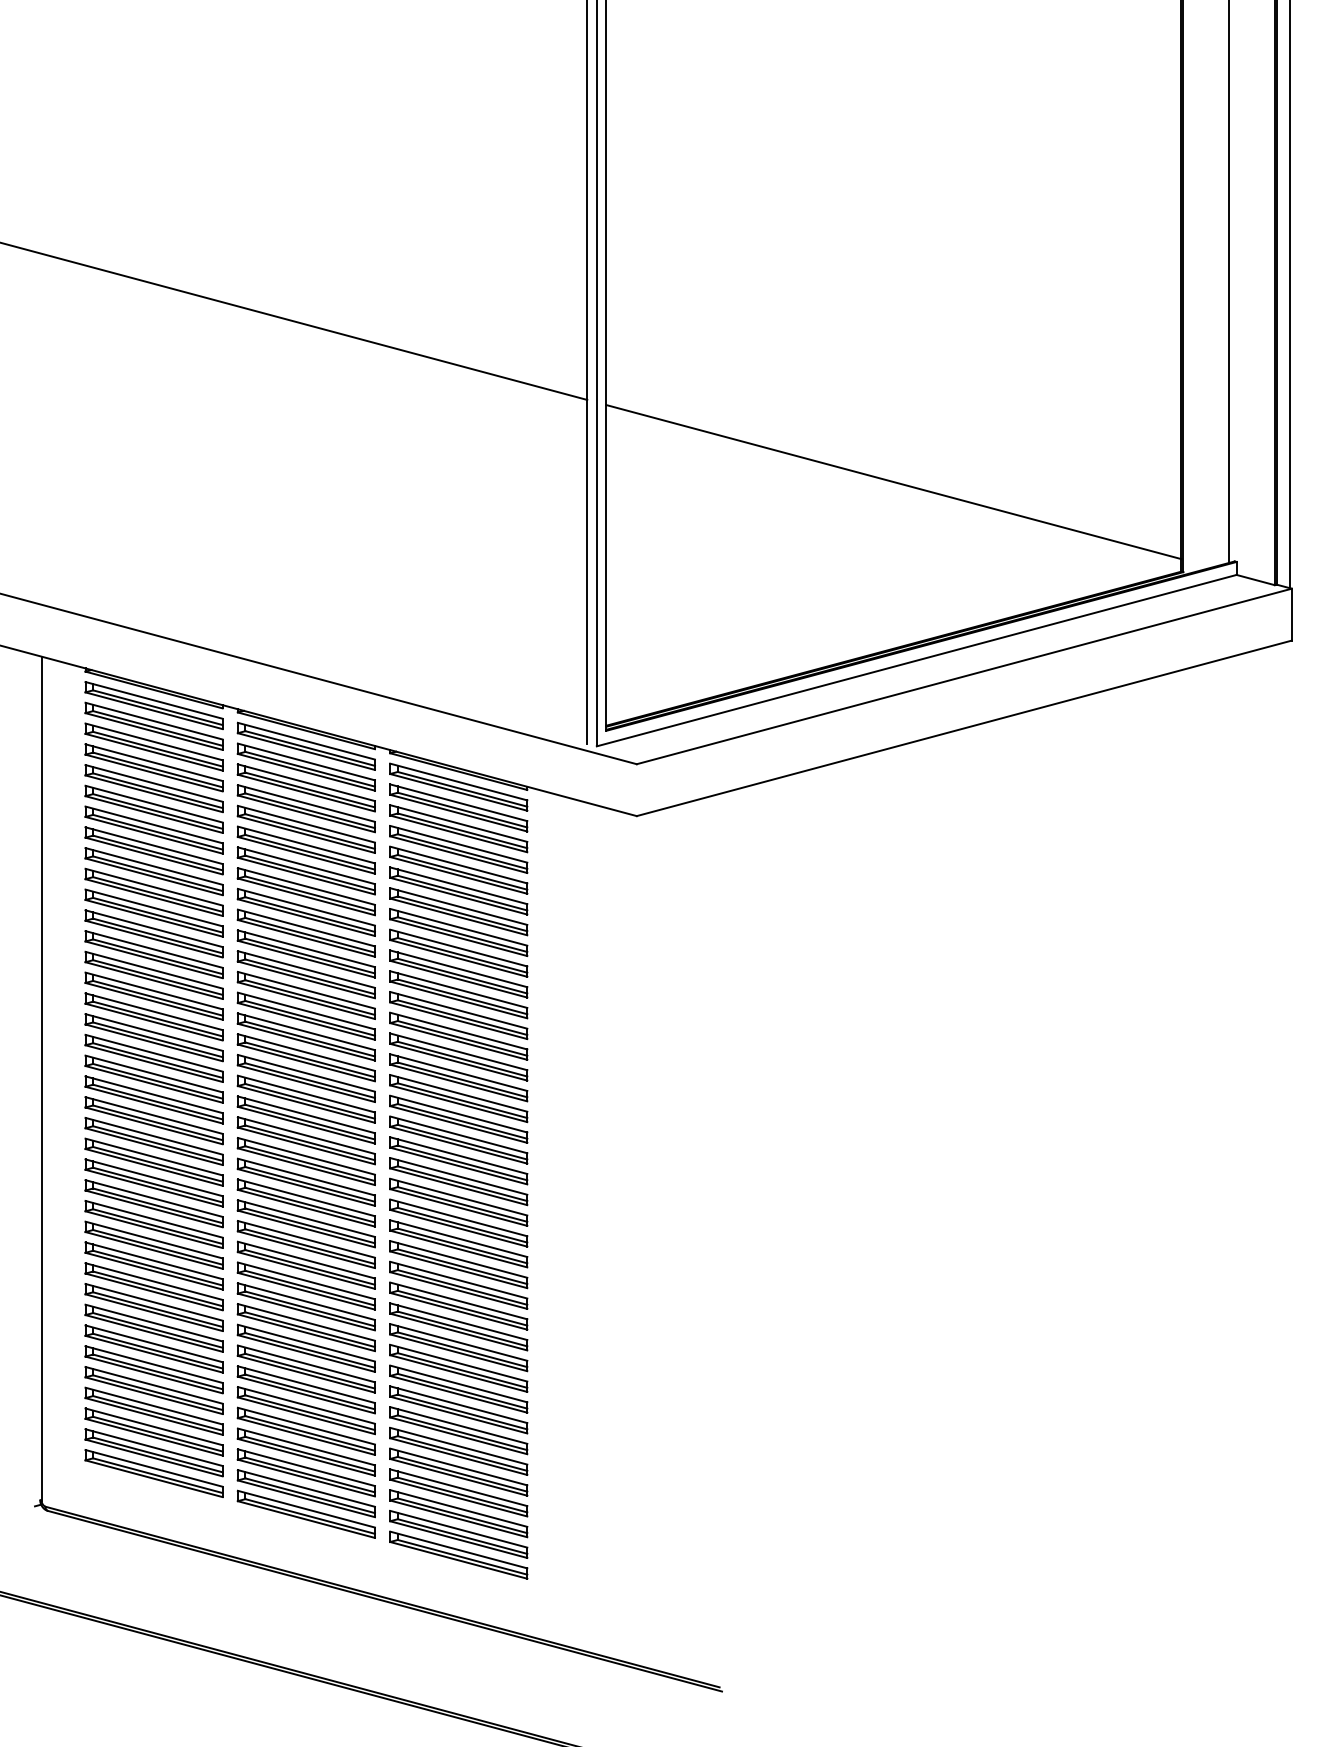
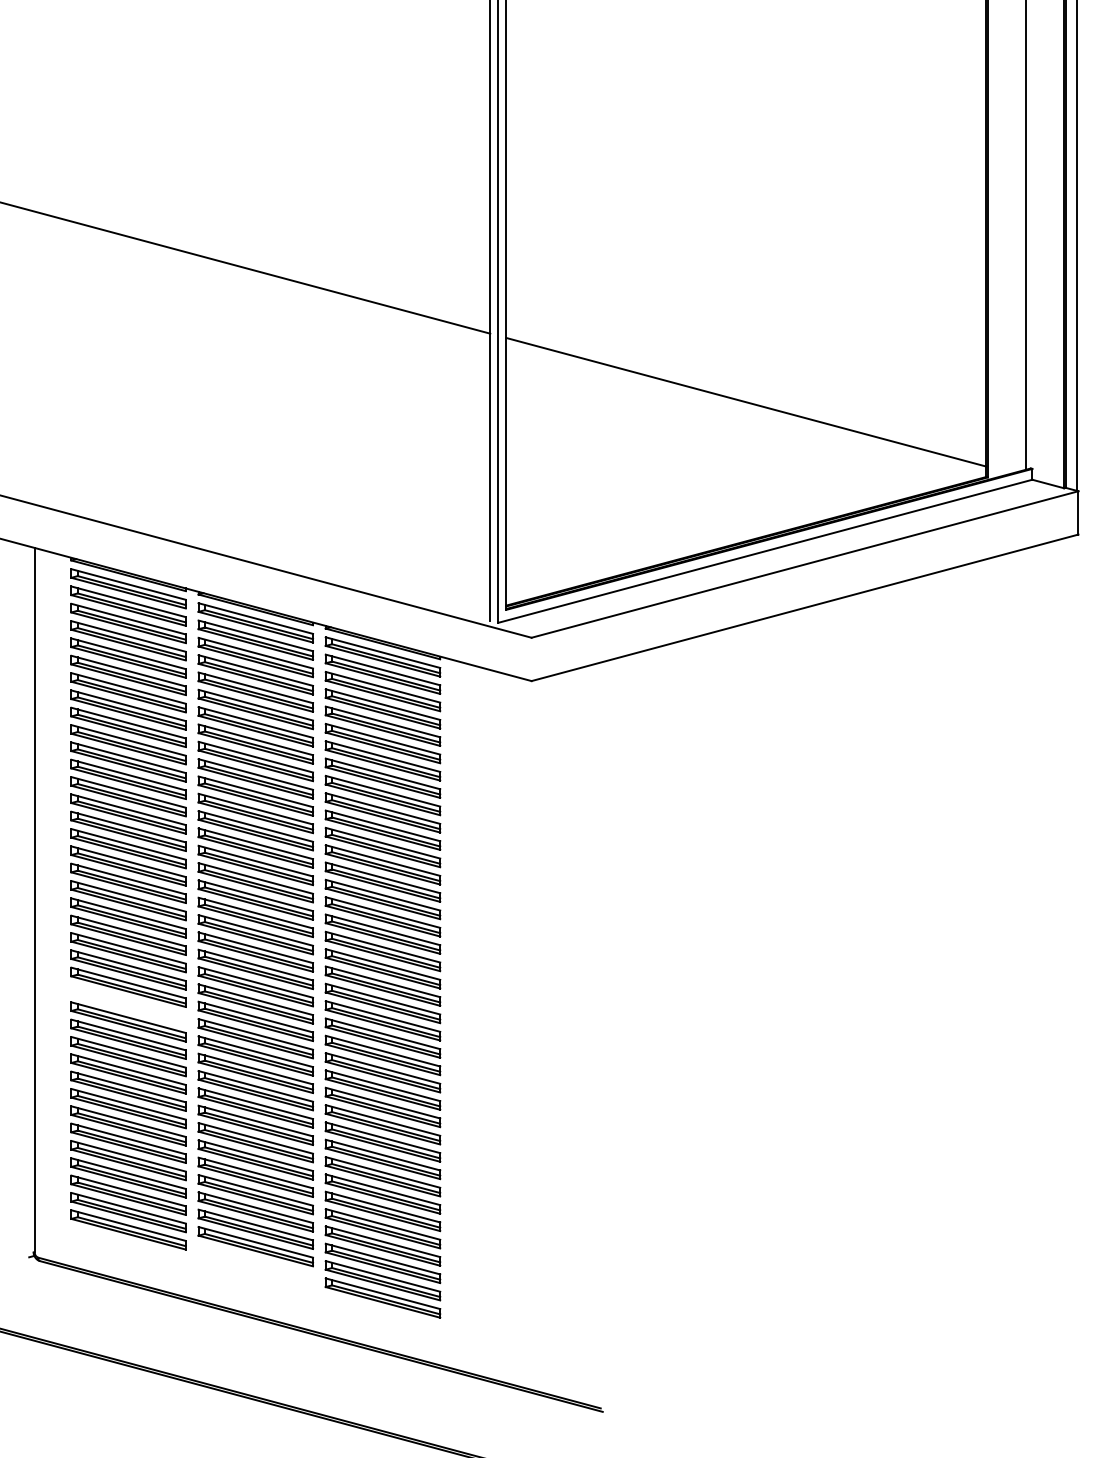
part: (153, 1203) -> (128, 1004), removed
part: (305, 1513) -> (255, 1263), removed

